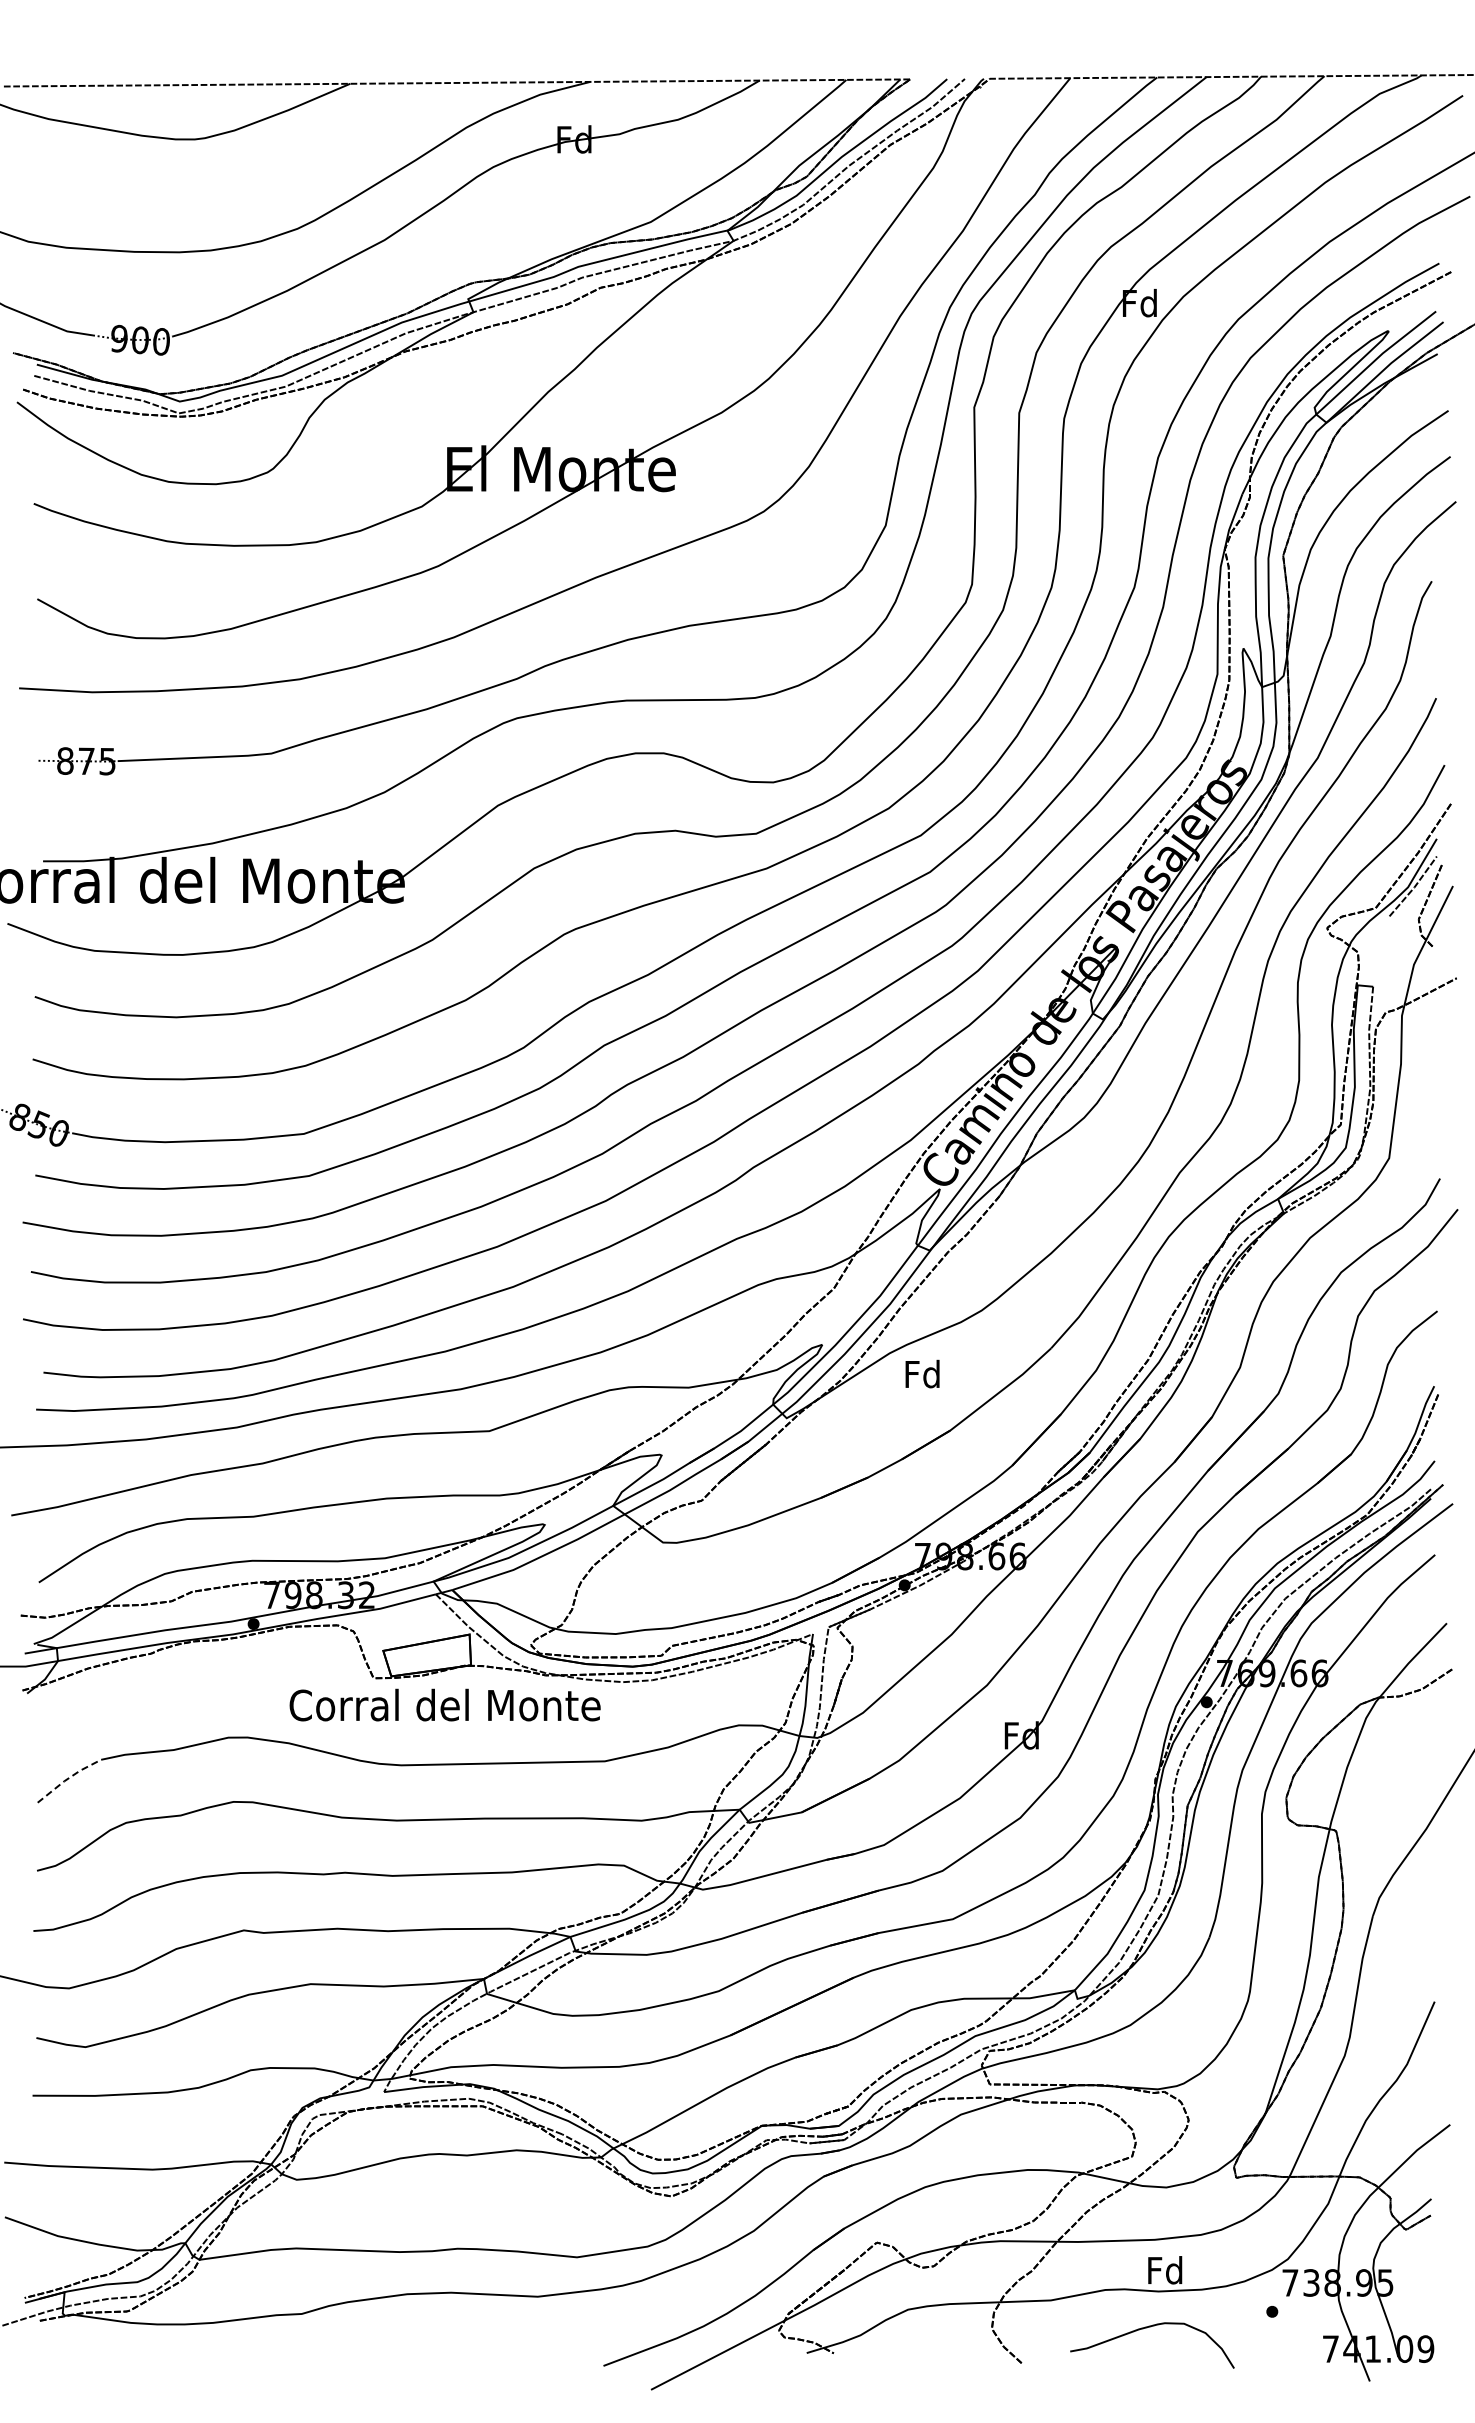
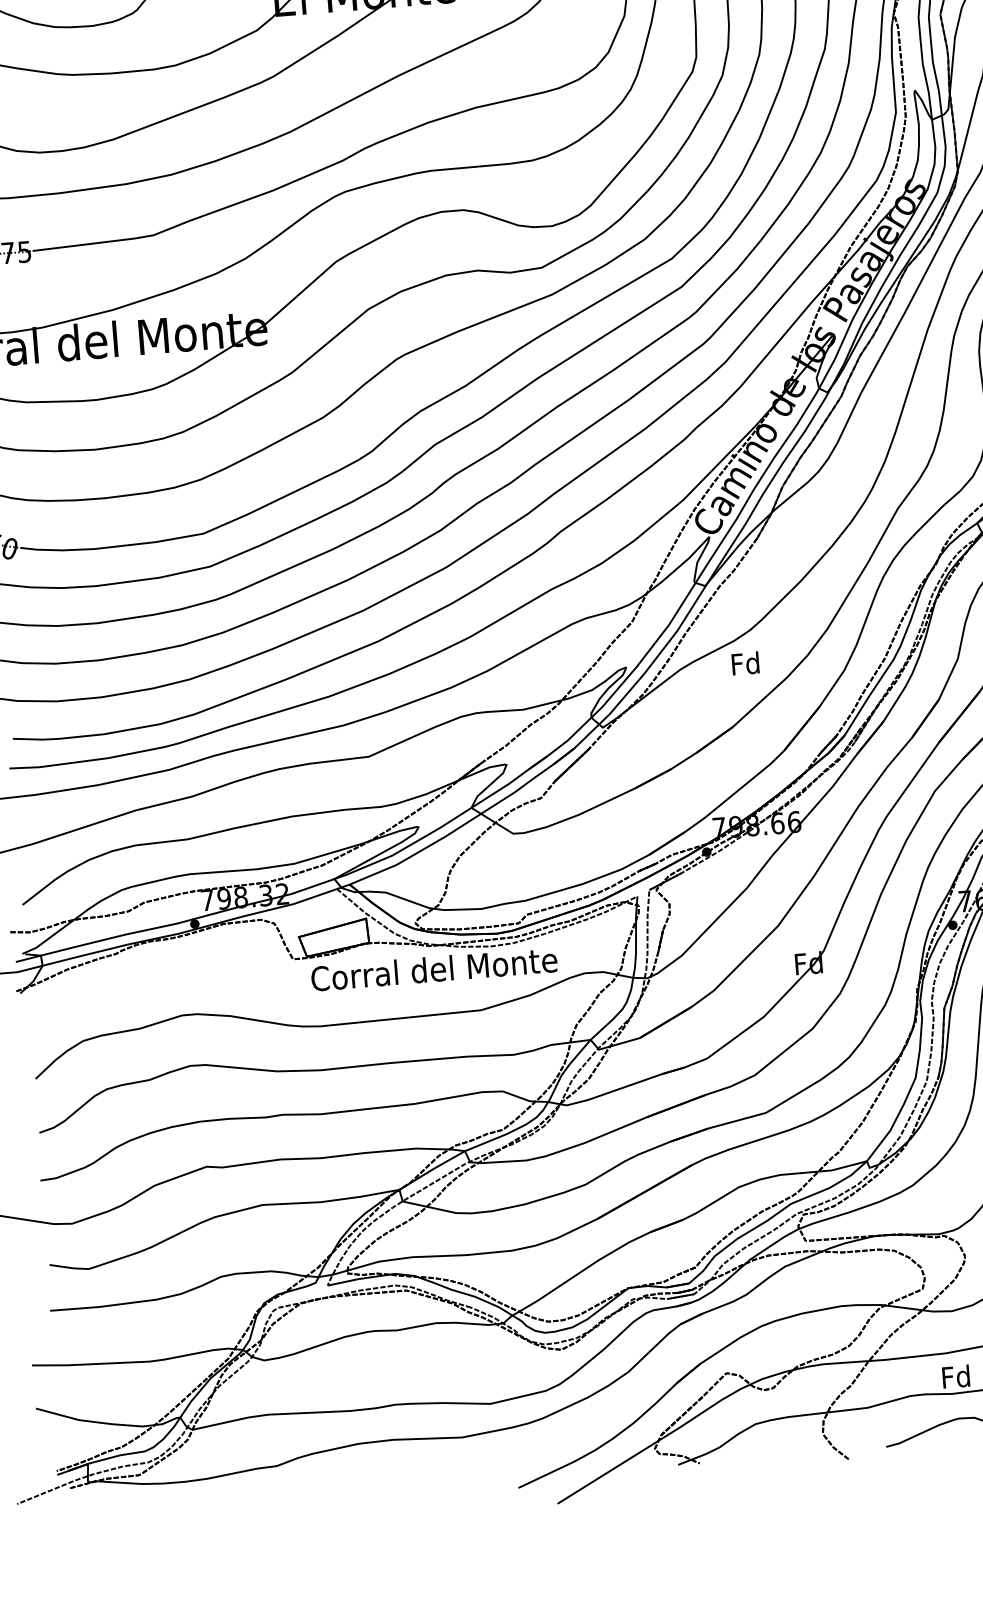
text: (922, 1373) -> (745, 663), moved
text: (444, 1704) -> (433, 968), moved
line: (68, 1778) -> (58, 1057), dashed -> solid

